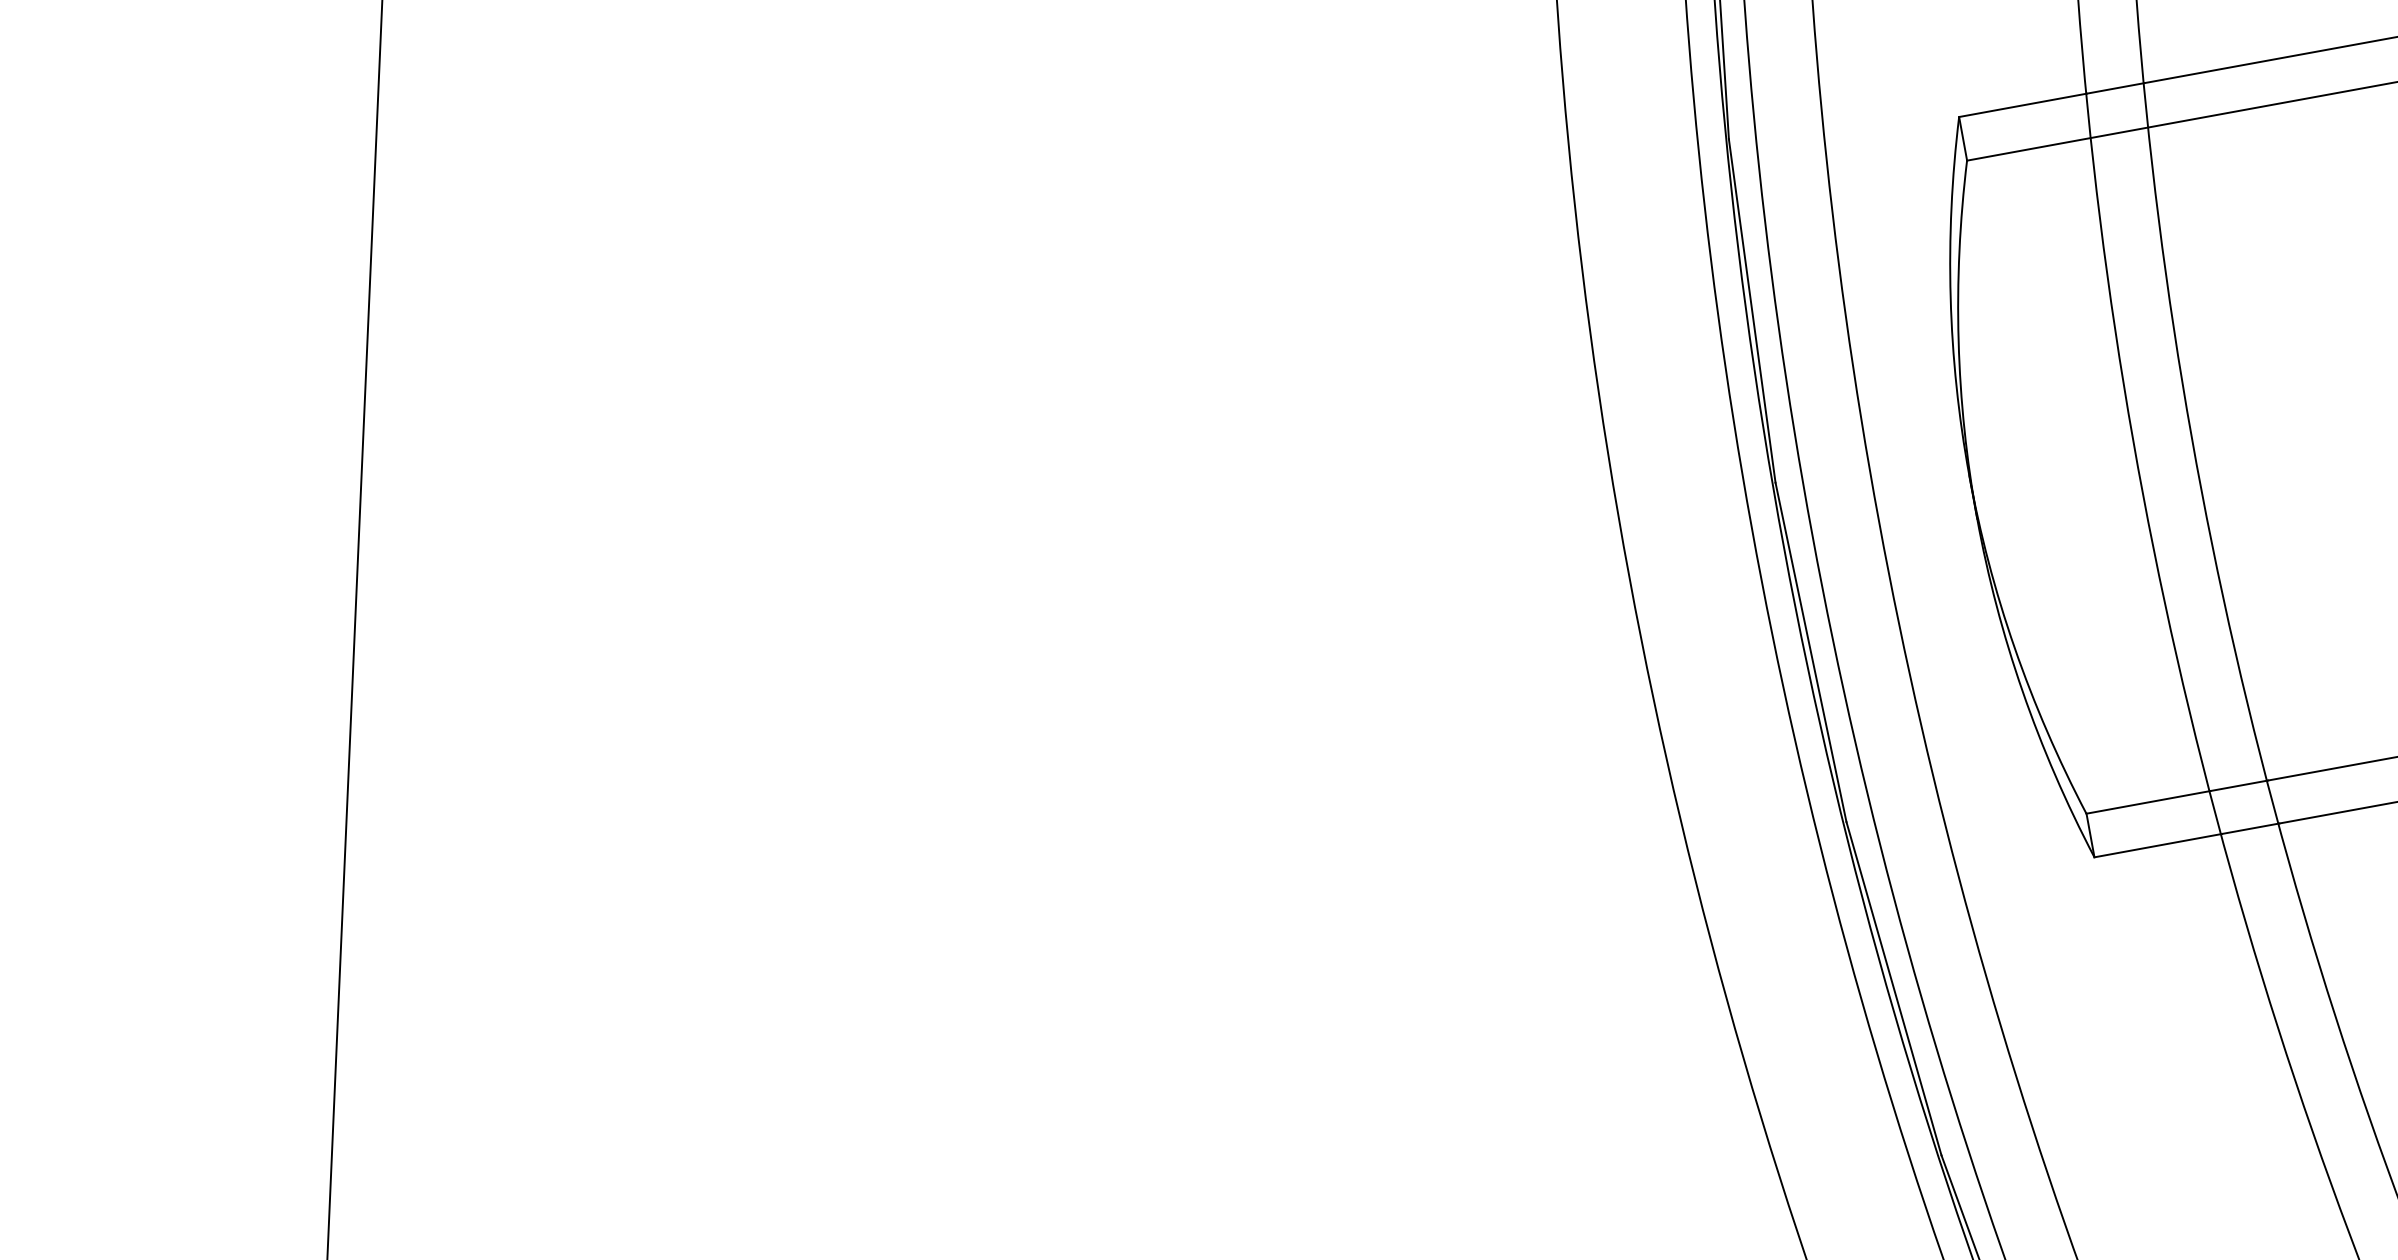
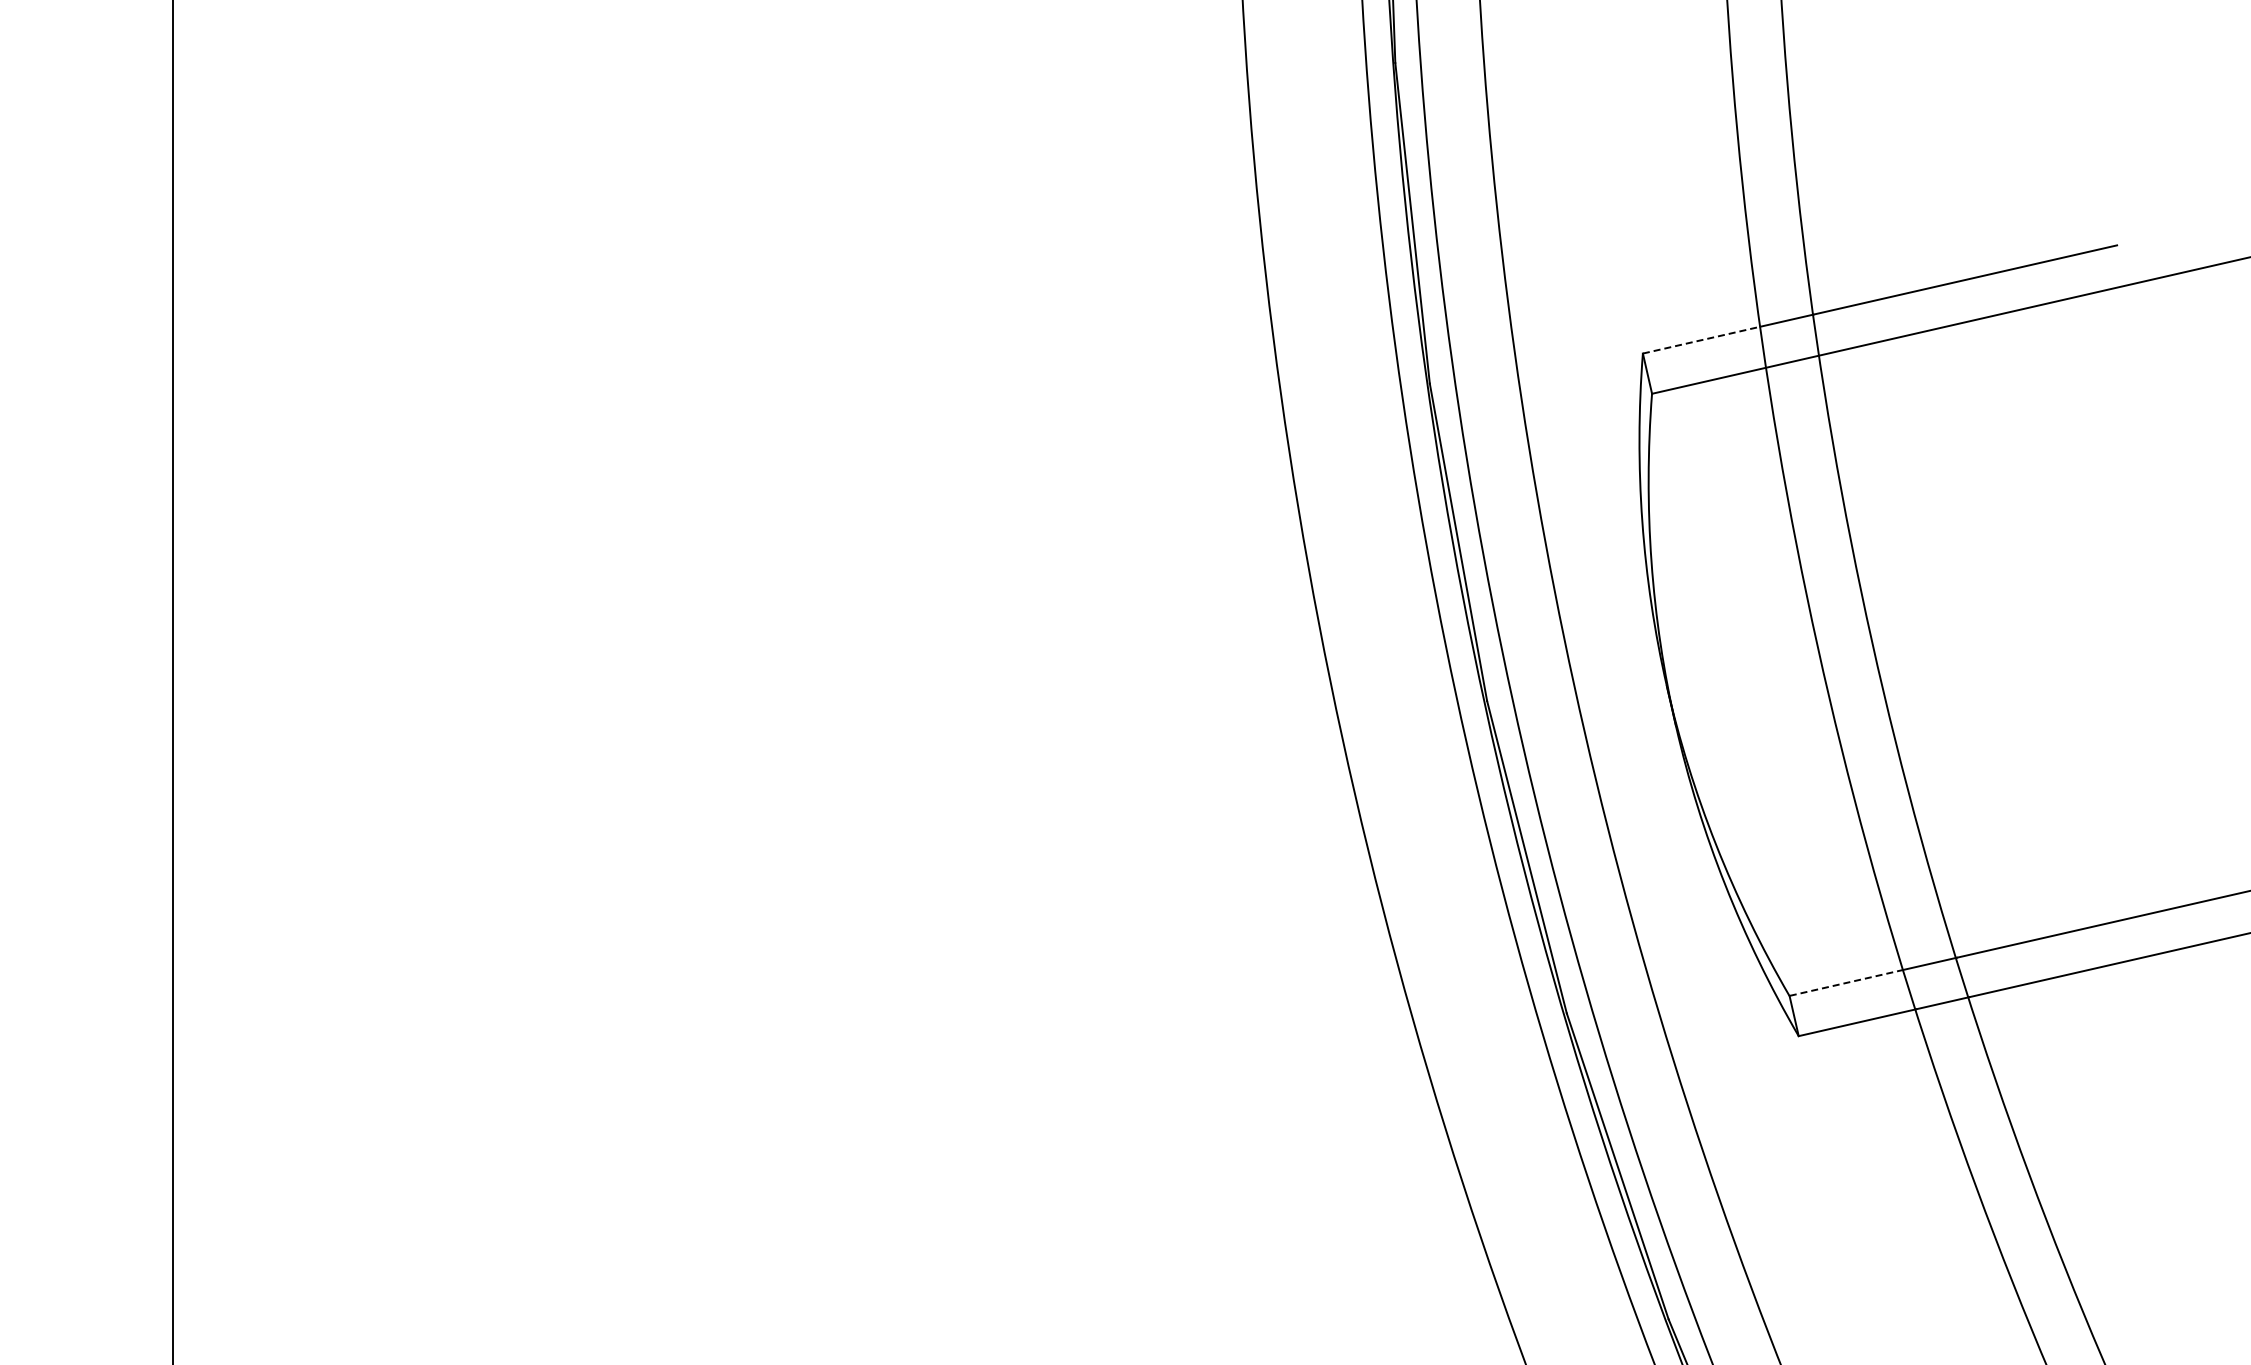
line: (2023, 105) -> (1702, 340), solid -> dashed
line: (2148, 801) -> (1846, 982), solid -> dashed

